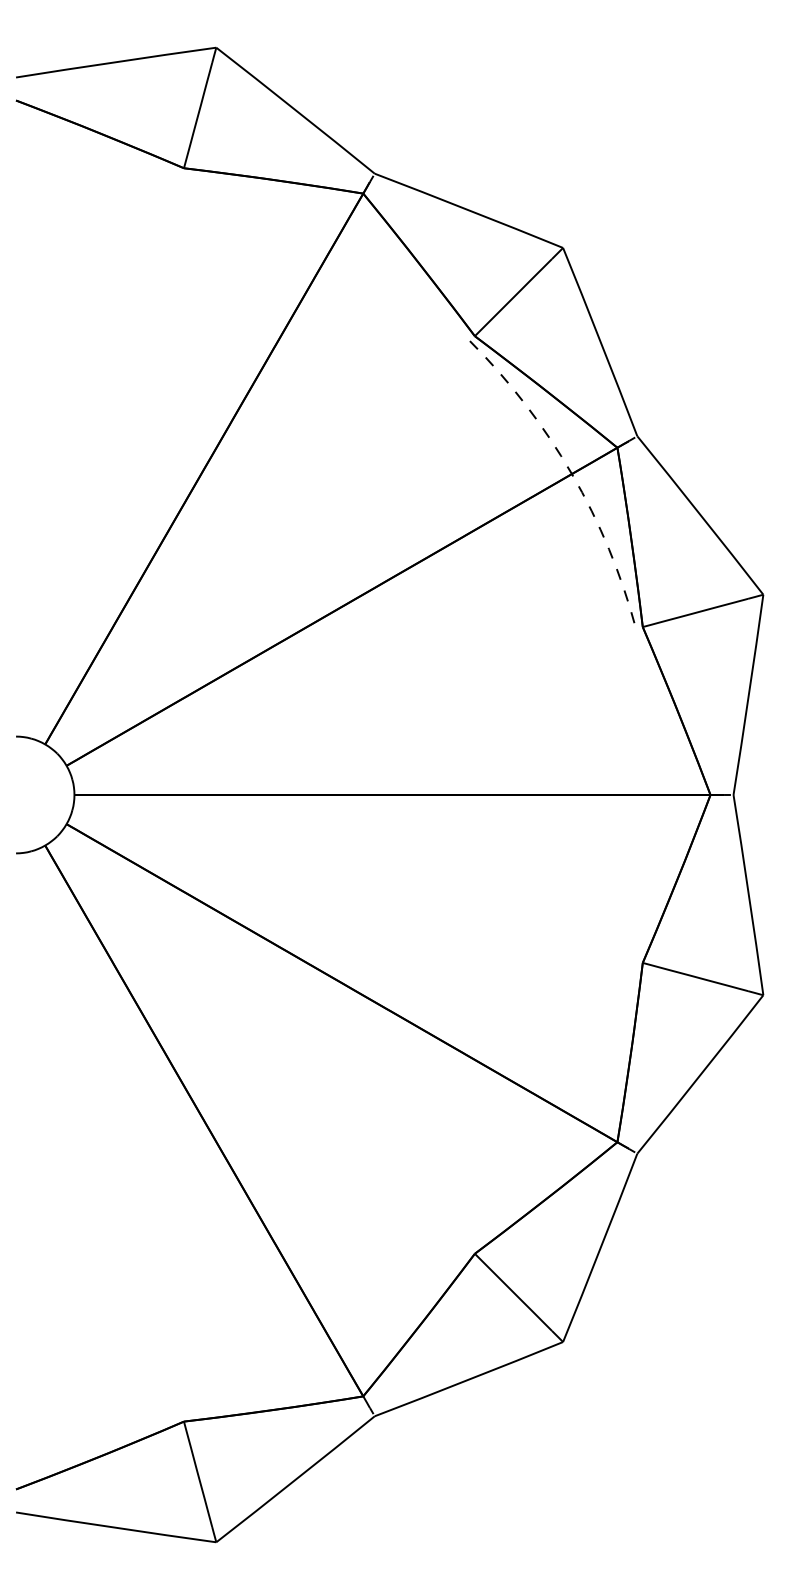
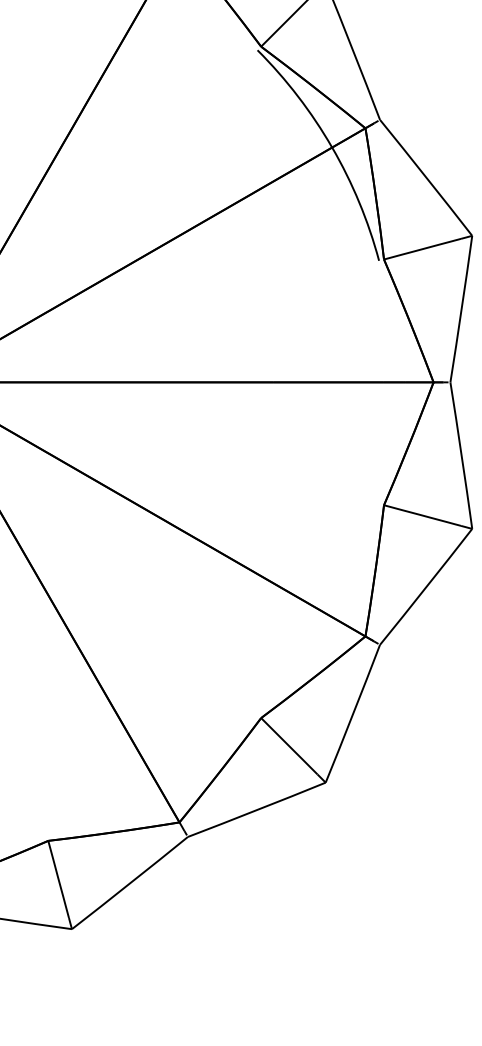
arc: (571, 474) -> (331, 147), dashed -> solid

